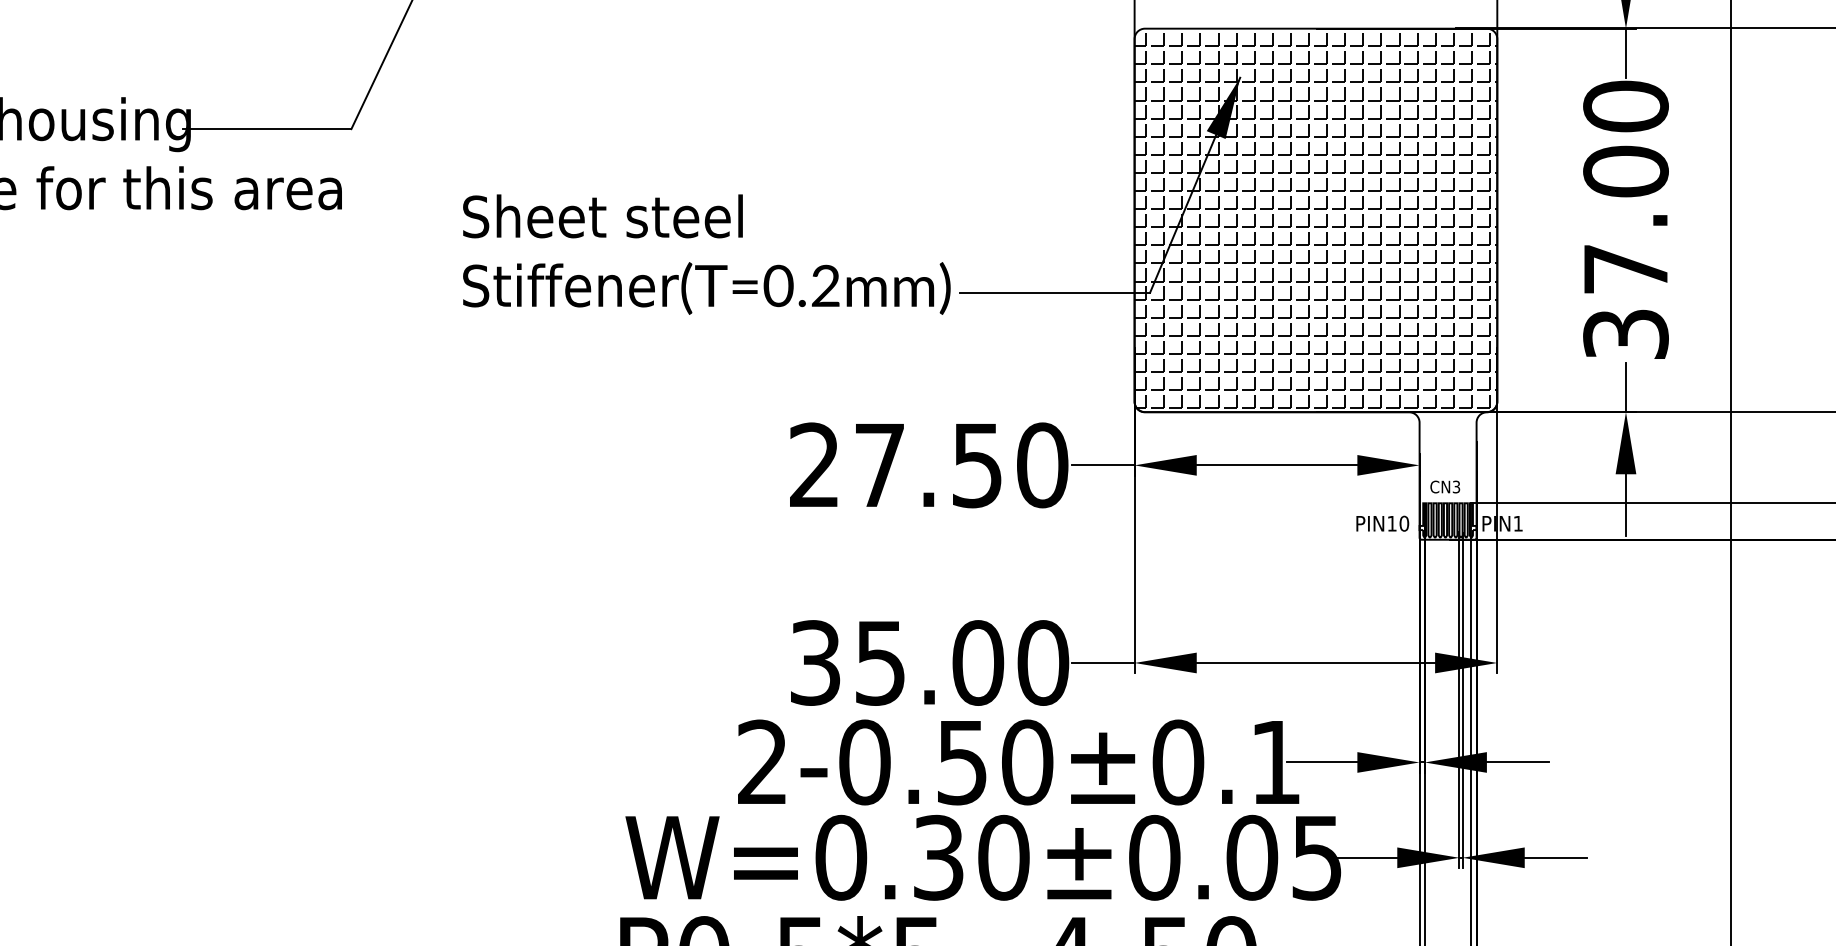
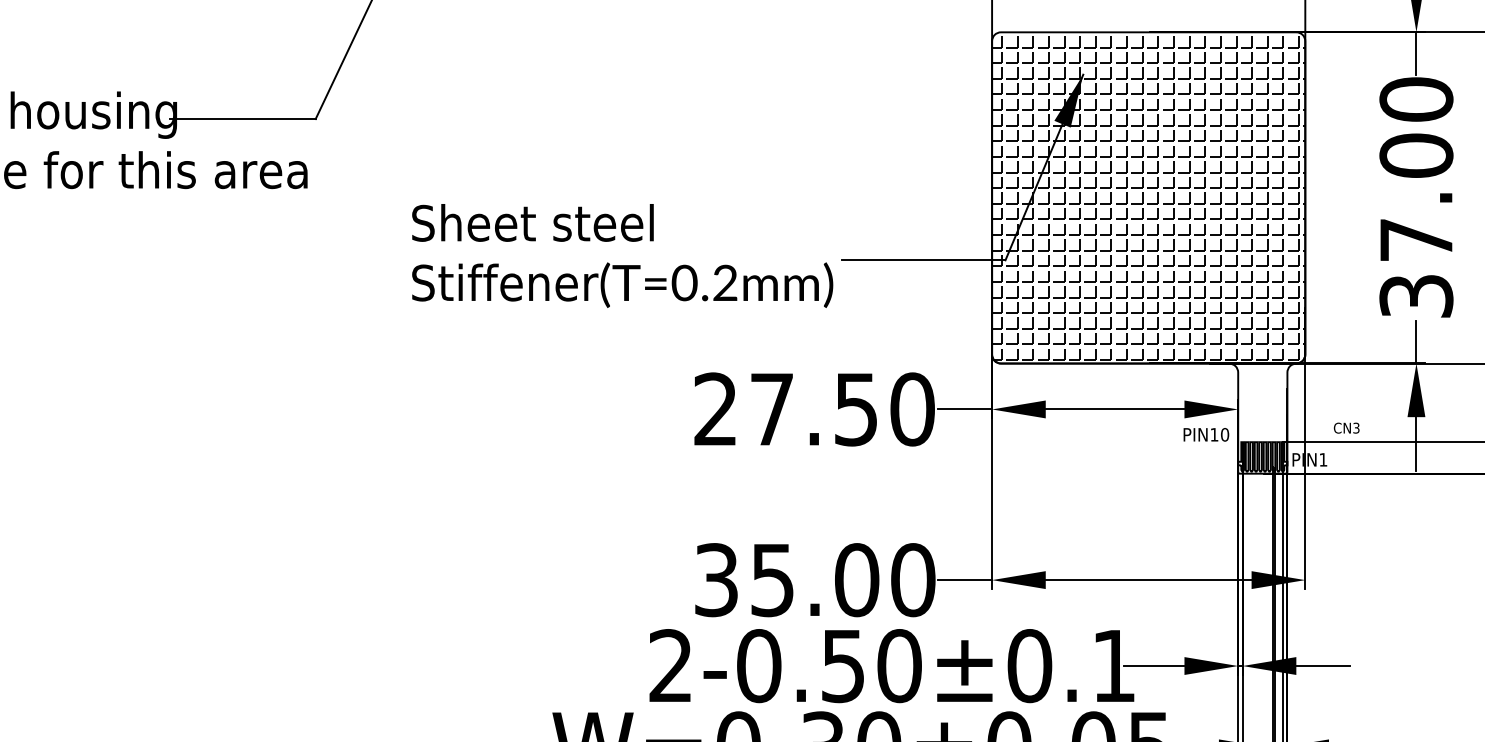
text: (706, 254) -> (622, 255), moved
text: (1445, 486) -> (1346, 427), moved
text: (1382, 523) -> (1206, 434), moved

